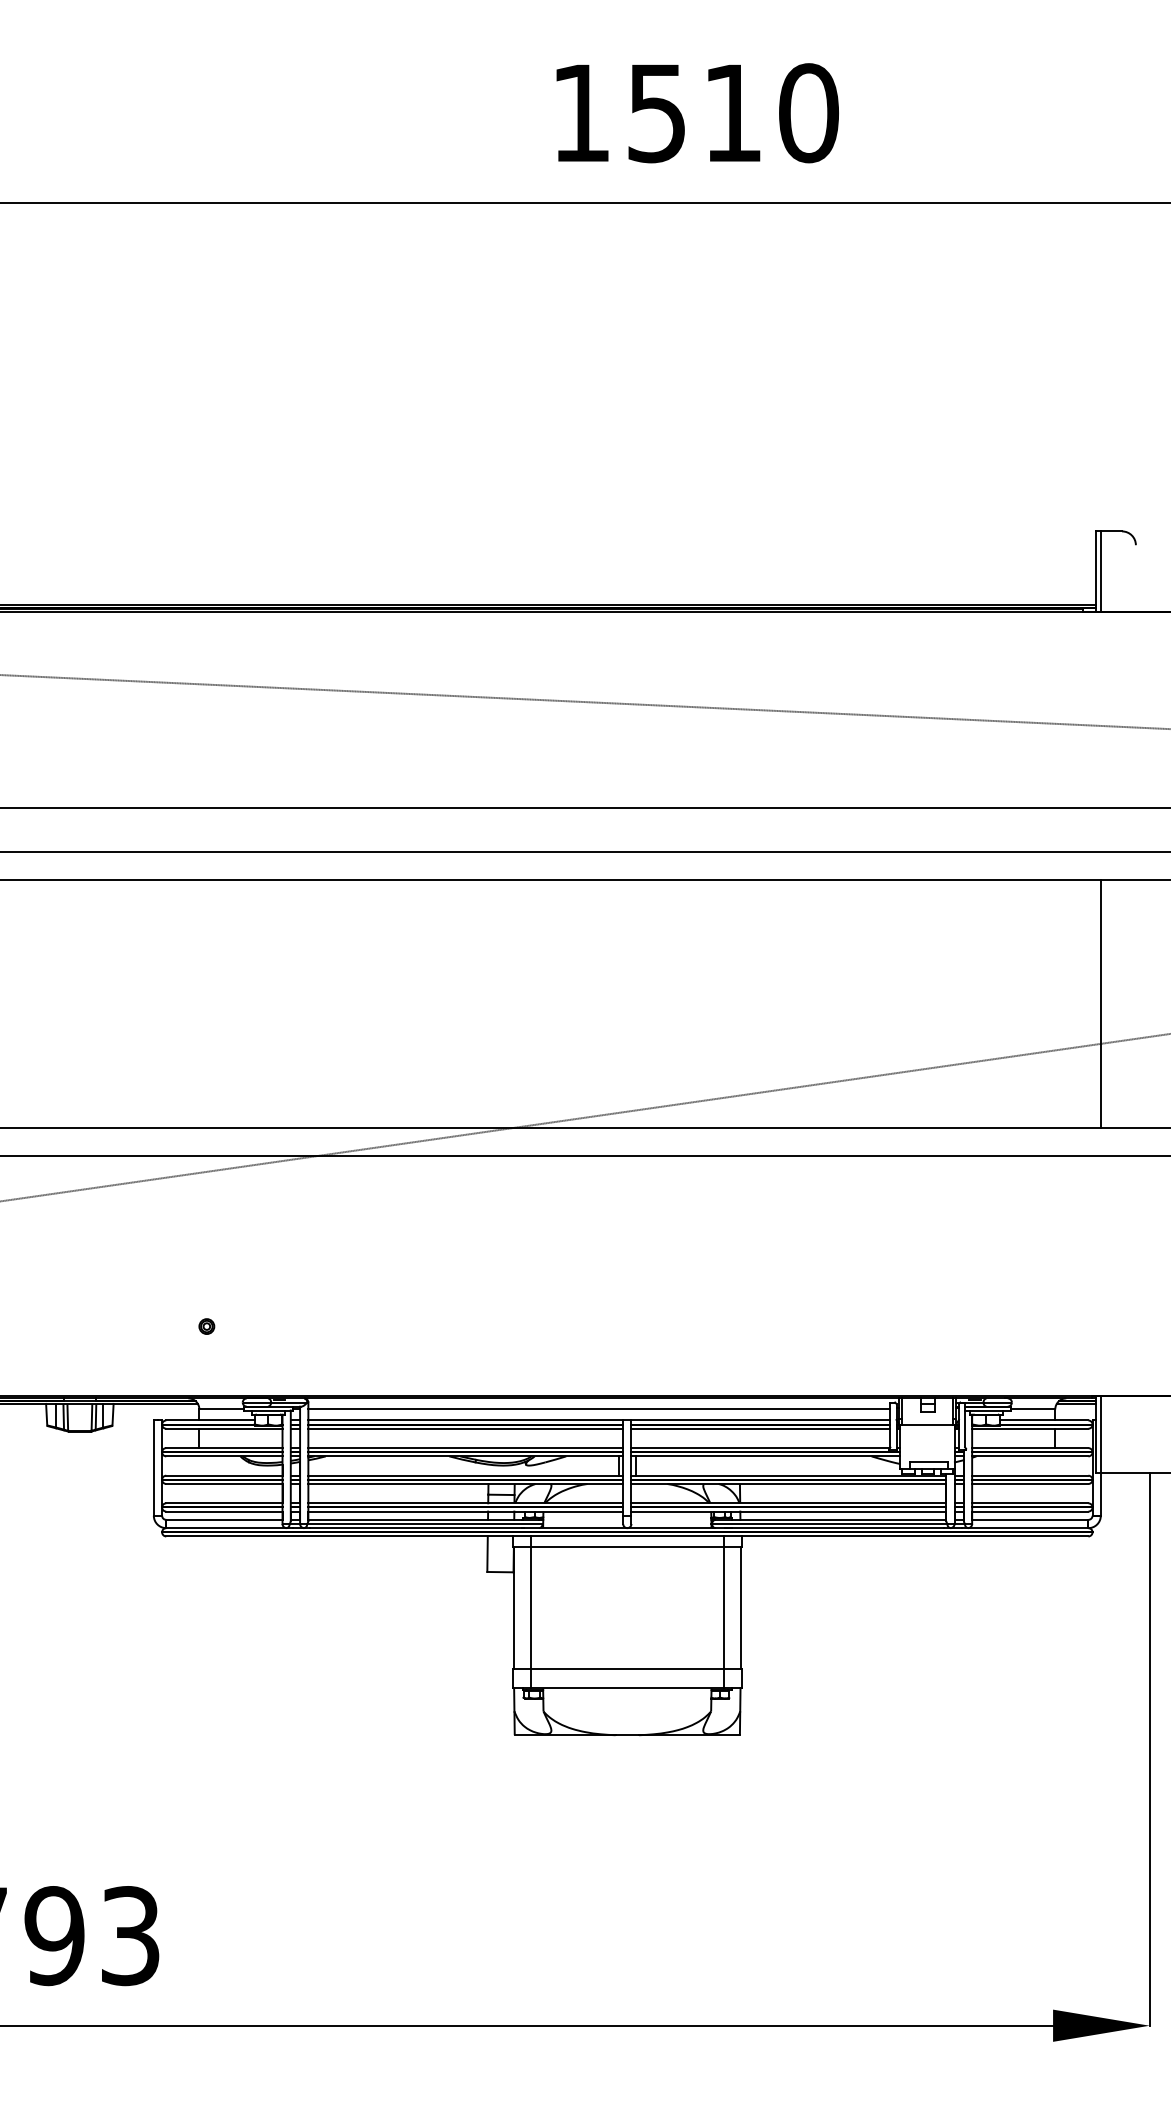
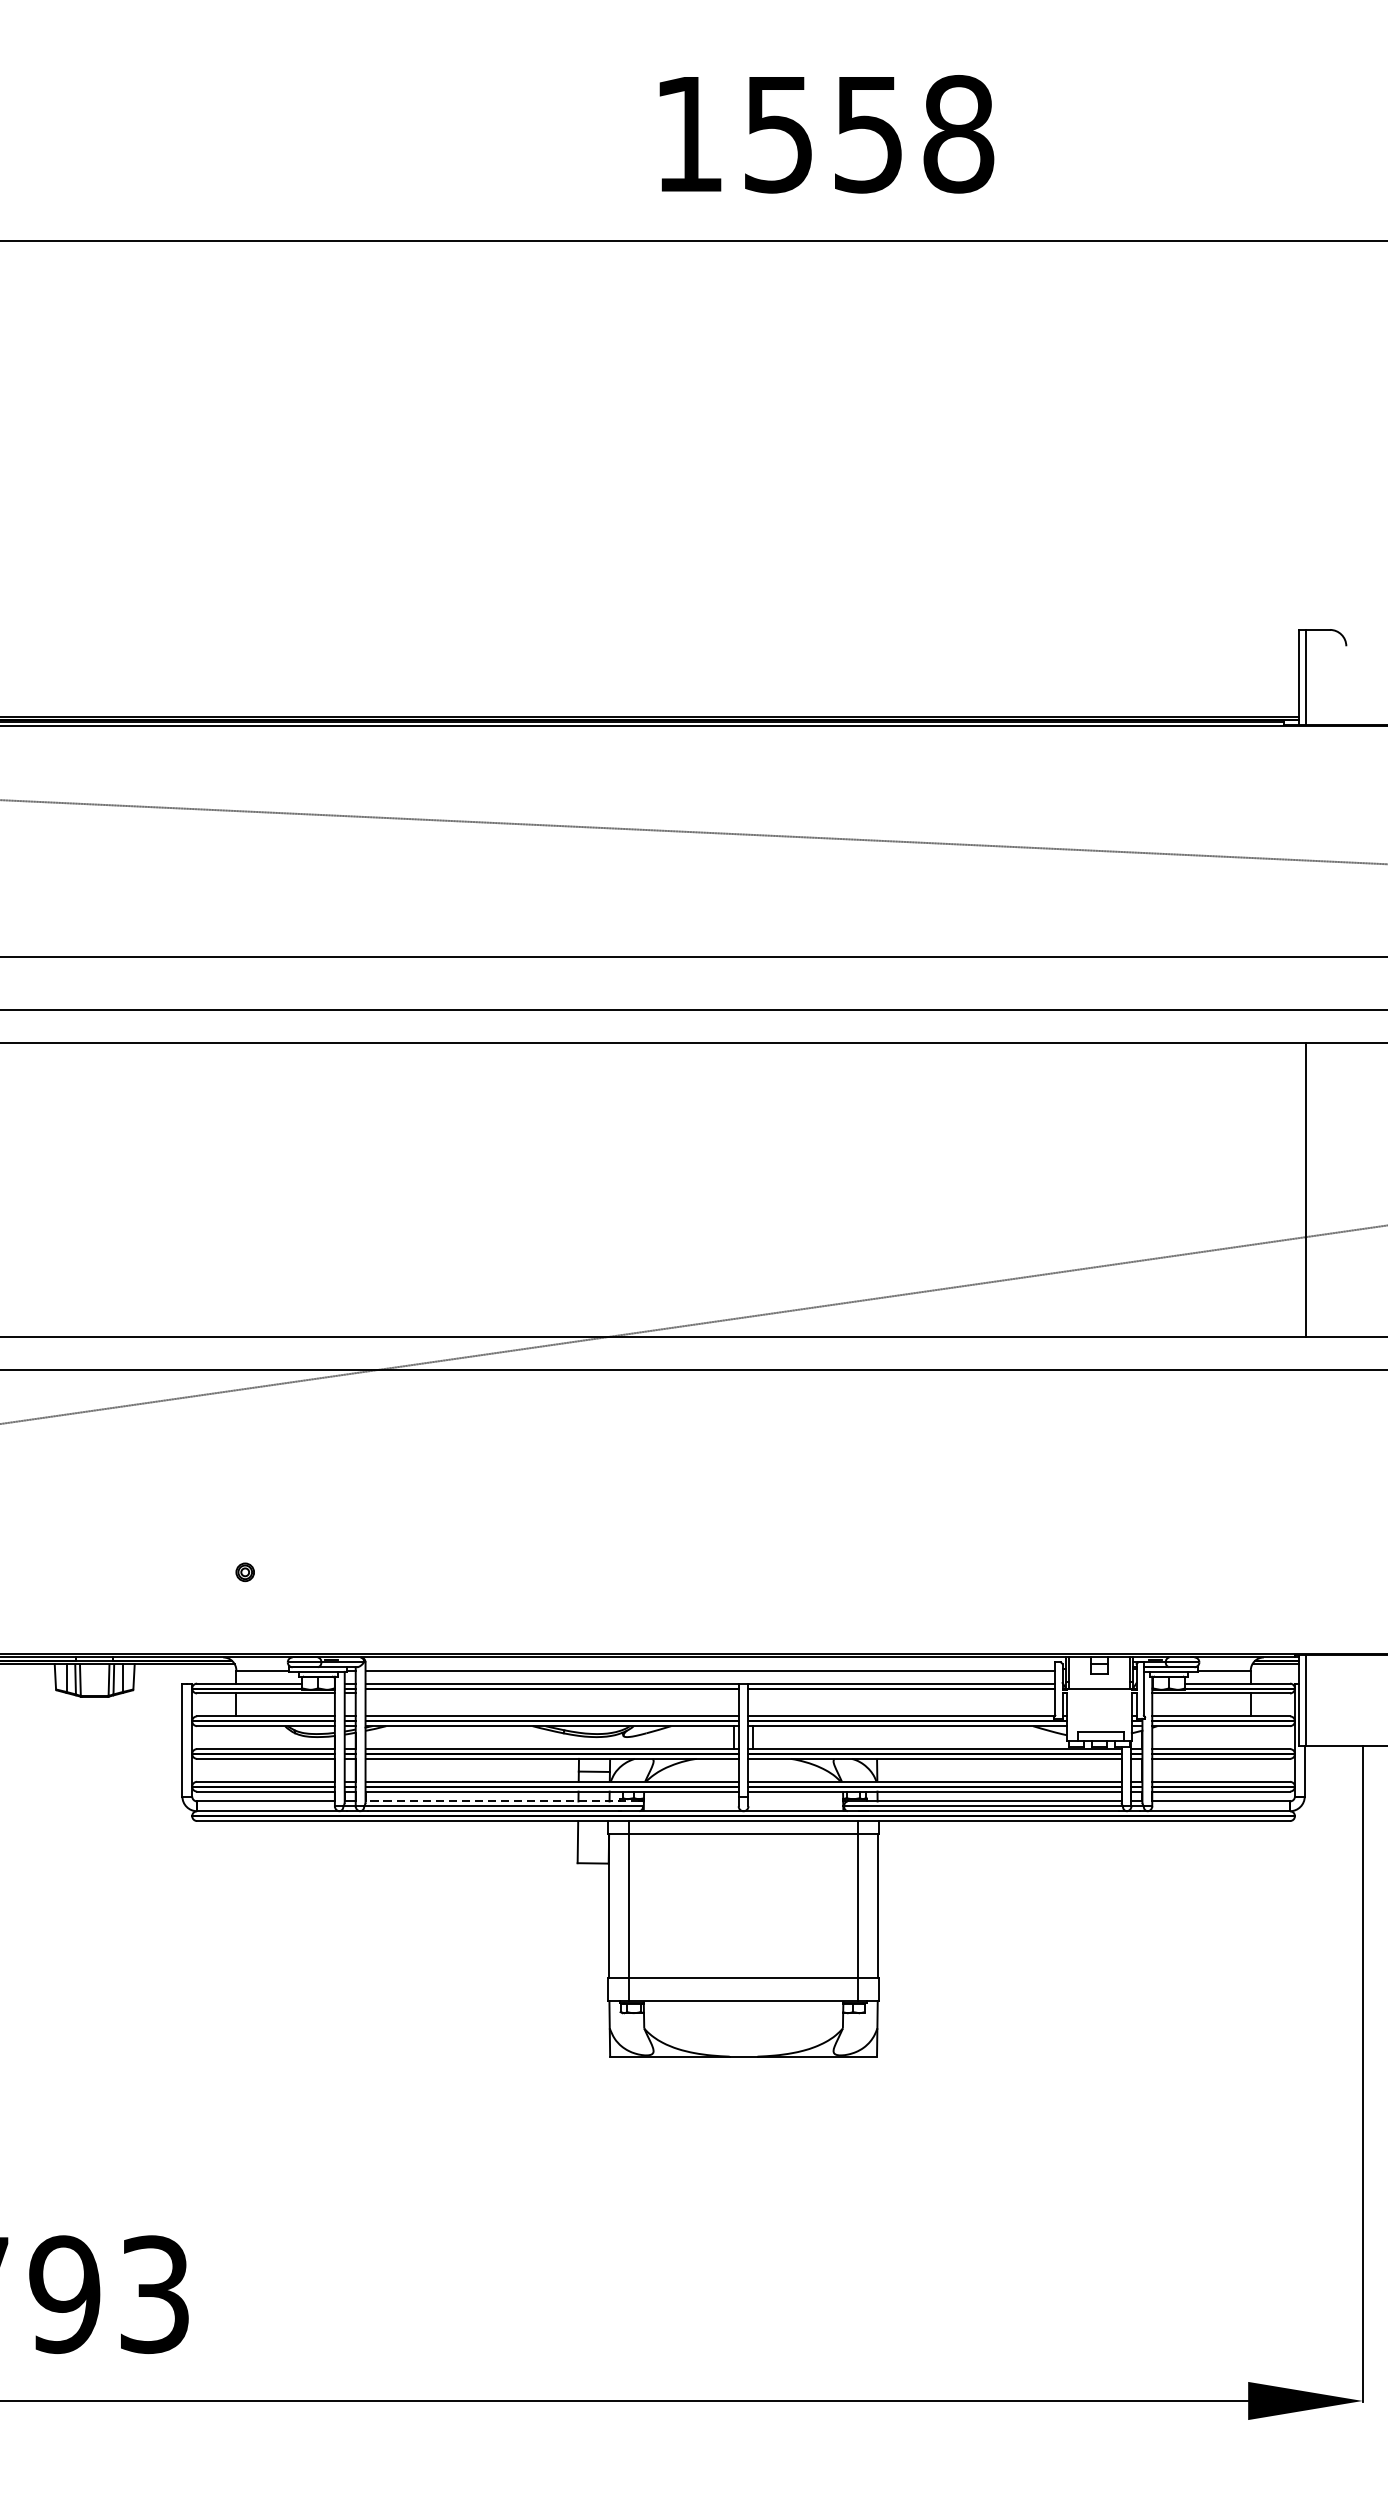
text: (771, 113) -> (914, 134), 1510 -> 1558
line: (465, 1428) -> (551, 1693), removed
line: (760, 1428) -> (901, 1693), removed
line: (423, 1519) -> (501, 1800), solid -> dashed

